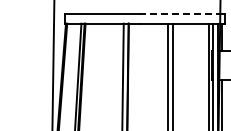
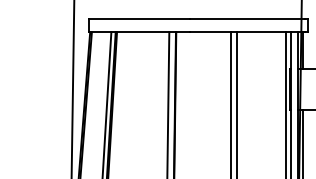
line: (180, 13) -> (247, 18), dashed -> solid

